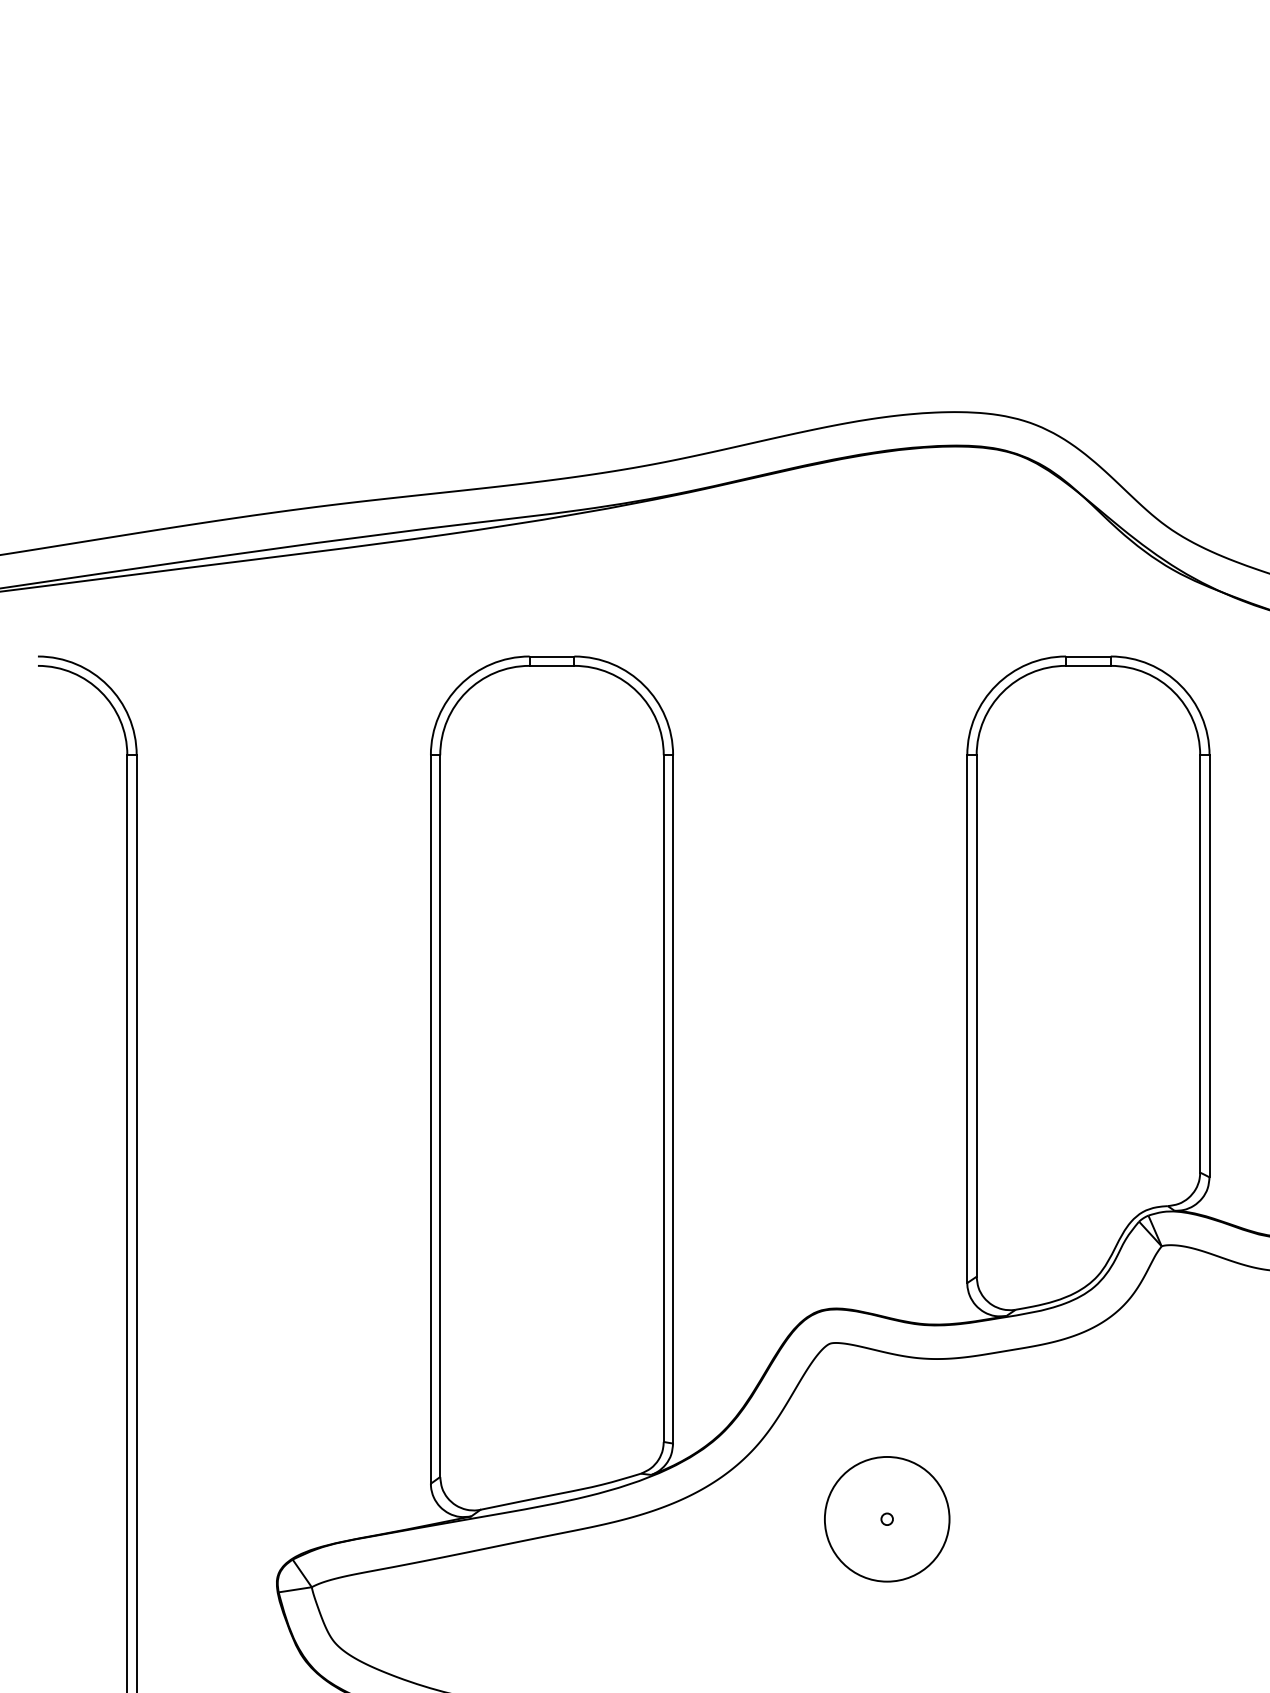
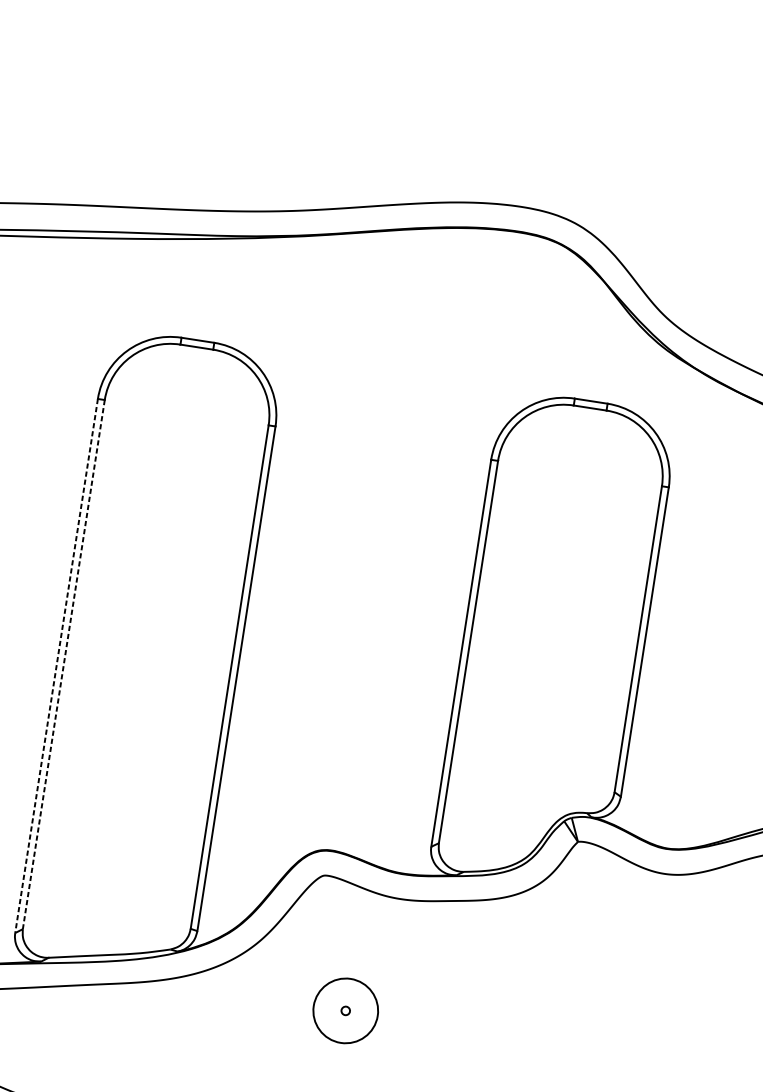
line: (440, 1116) -> (63, 664), solid -> dashed
line: (430, 1119) -> (56, 665), solid -> dashed
circle: (886, 1518) -> (345, 1010), size x0.7

